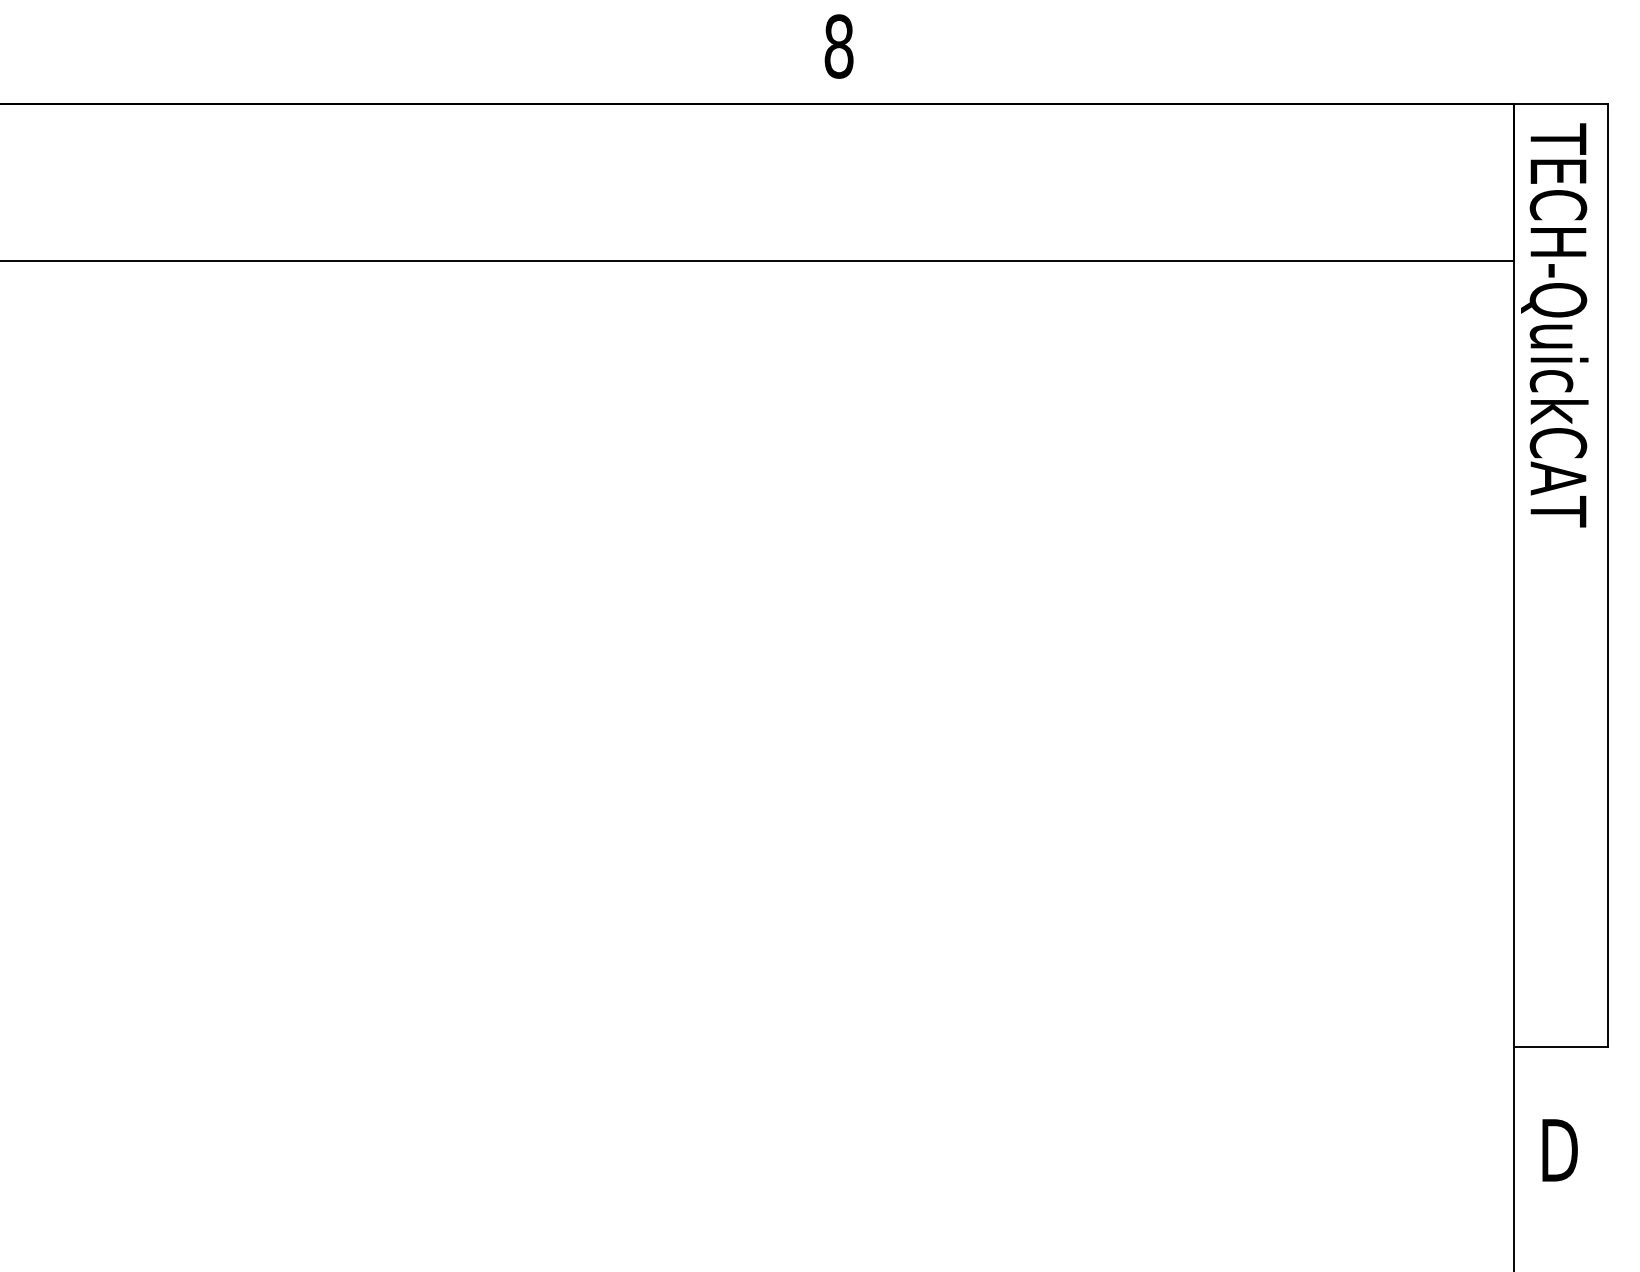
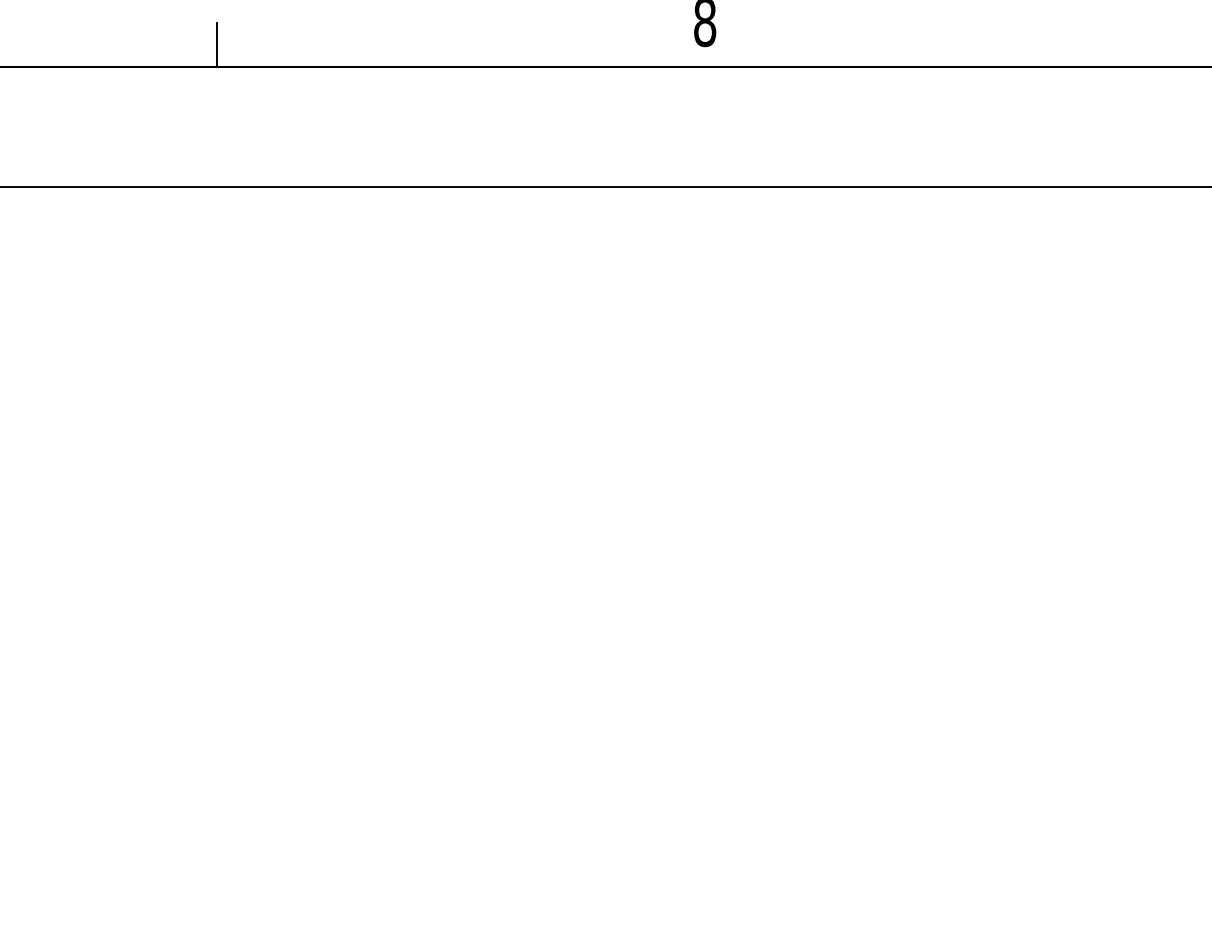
line: (205, 75) -> (217, 44), added

